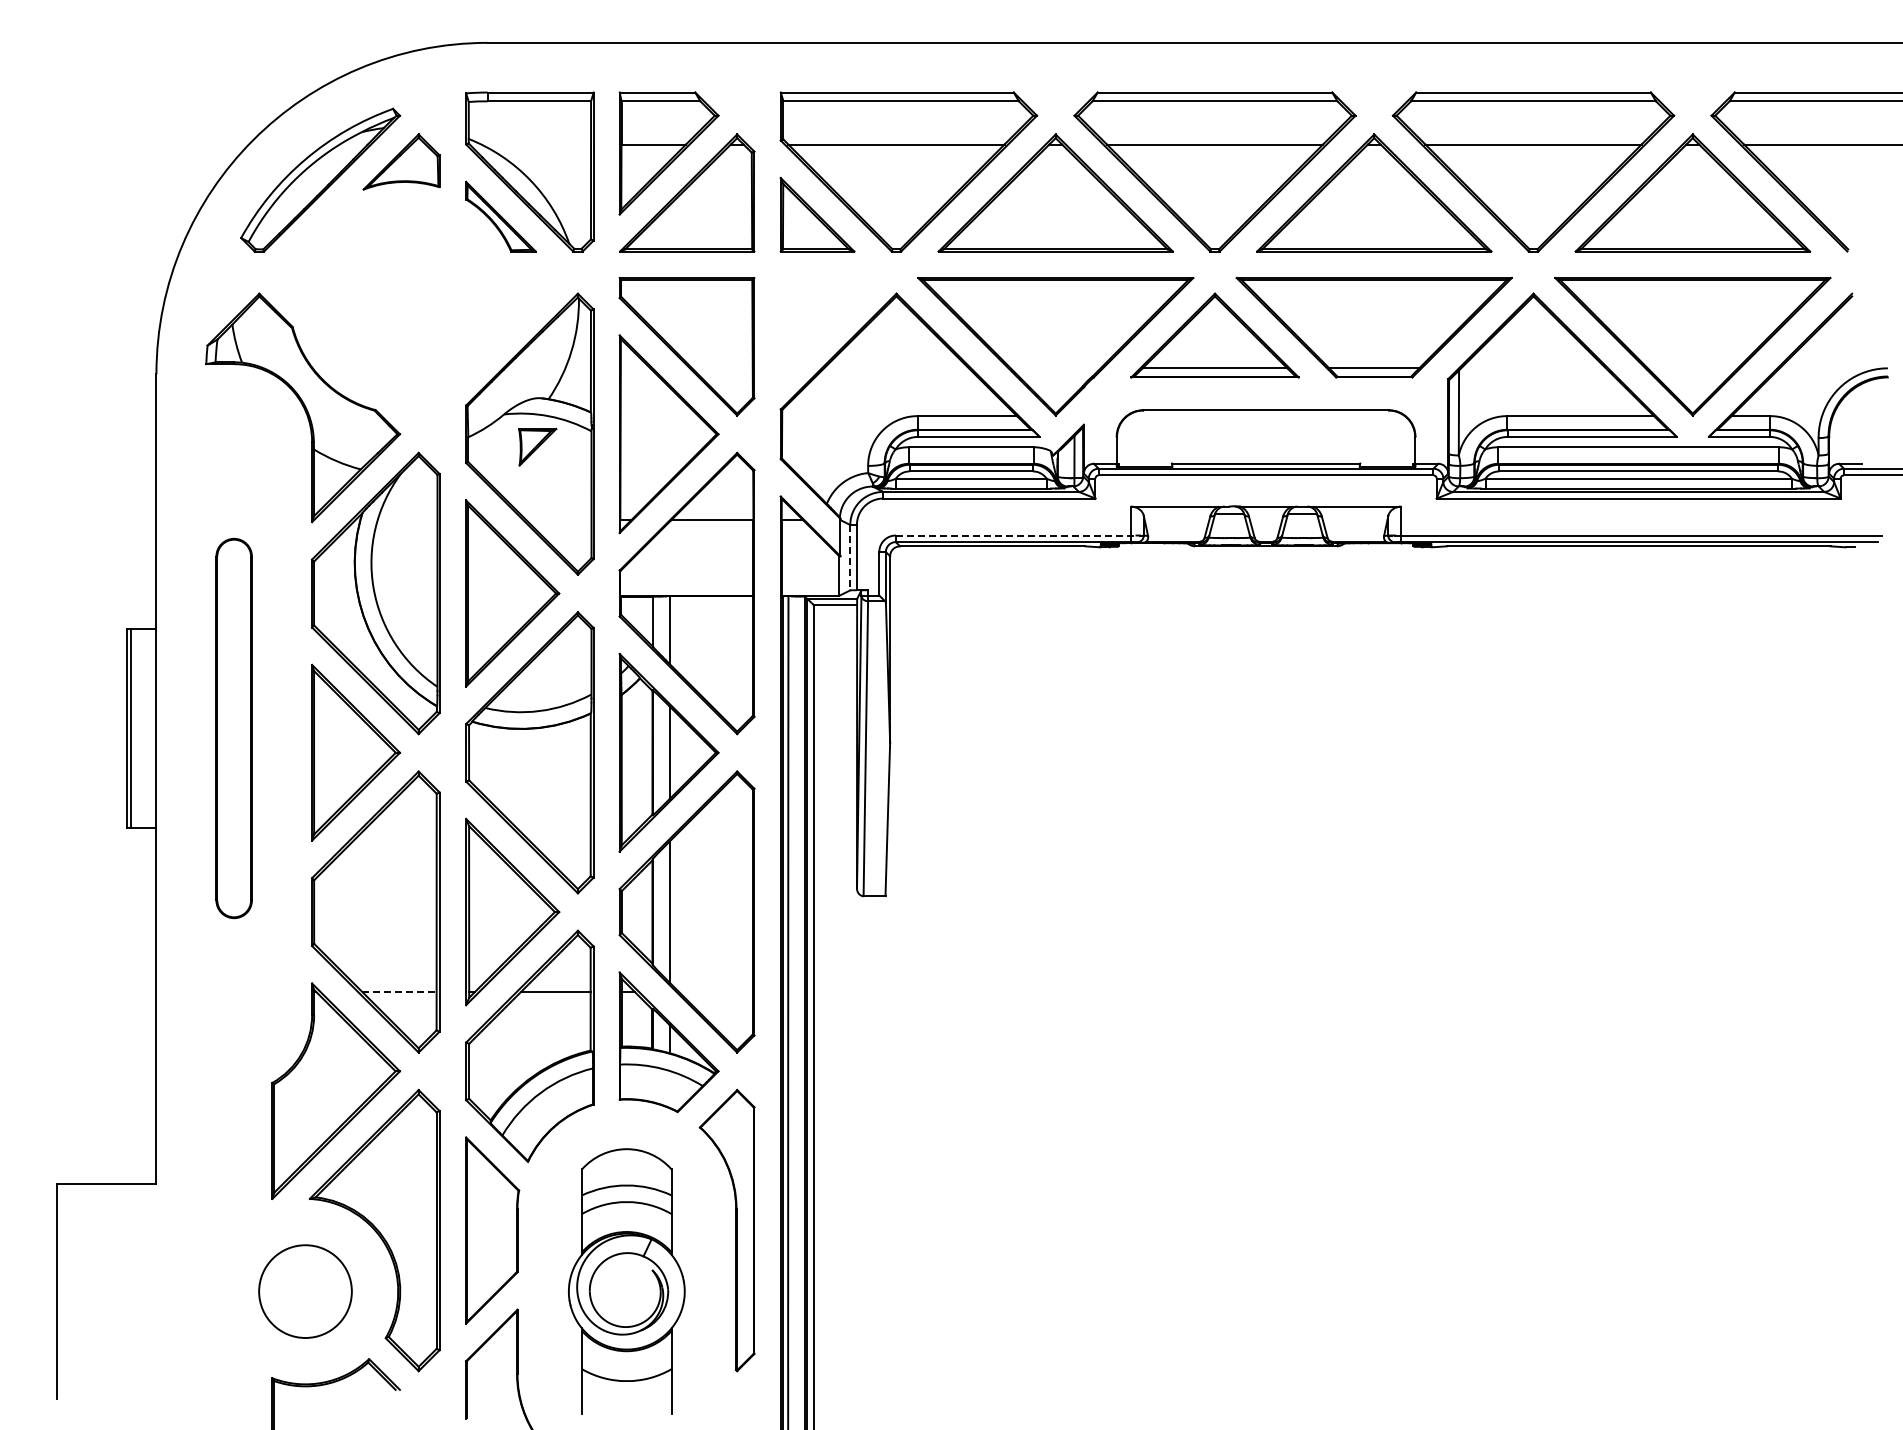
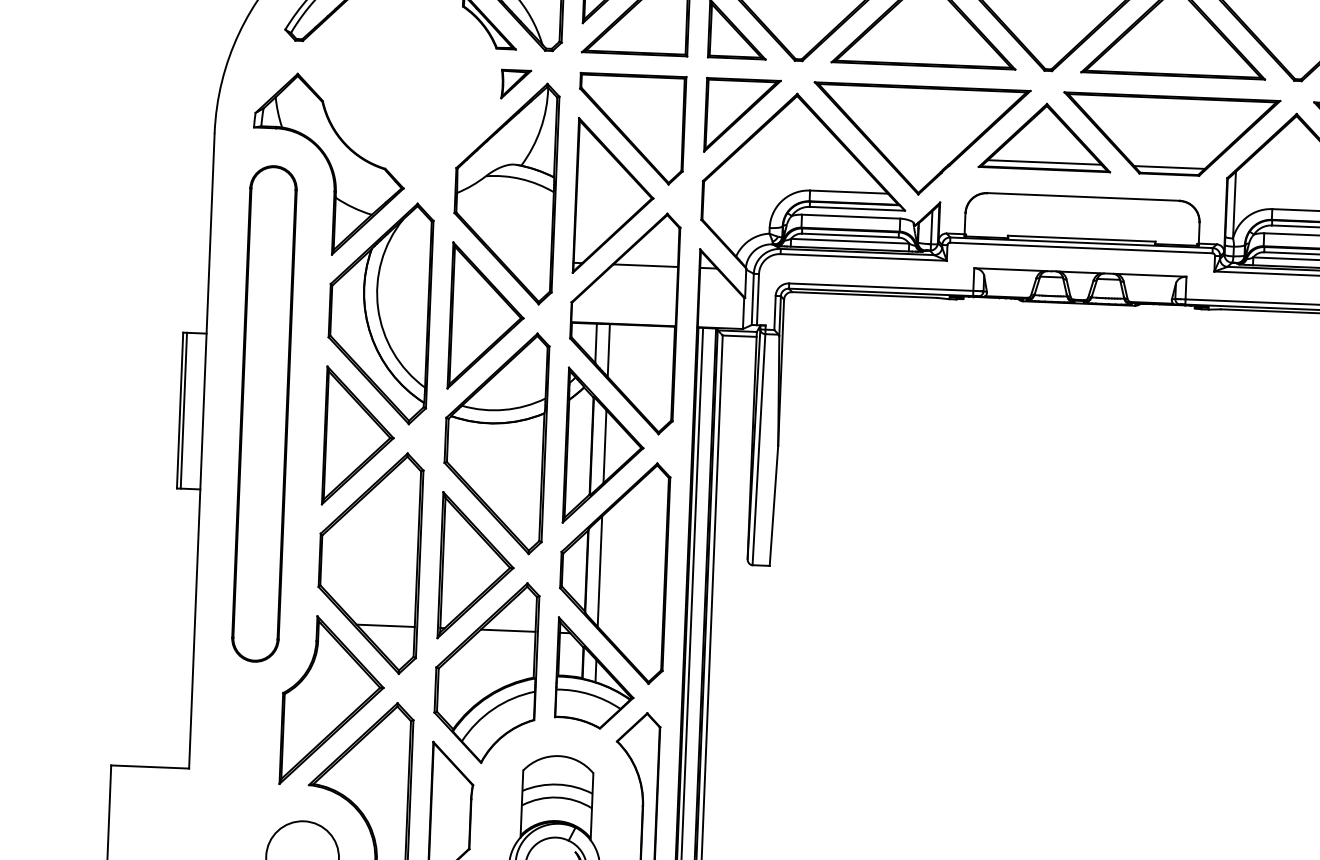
part: (827, 324) -> (742, 115), added
part: (537, 446) -> (515, 84), moved
line: (1016, 535) -> (883, 287), dashed -> solid
line: (850, 557) -> (752, 299), dashed -> solid
part: (233, 728) -> (263, 413), size x1.67
line: (400, 992) -> (386, 626), dashed -> solid

